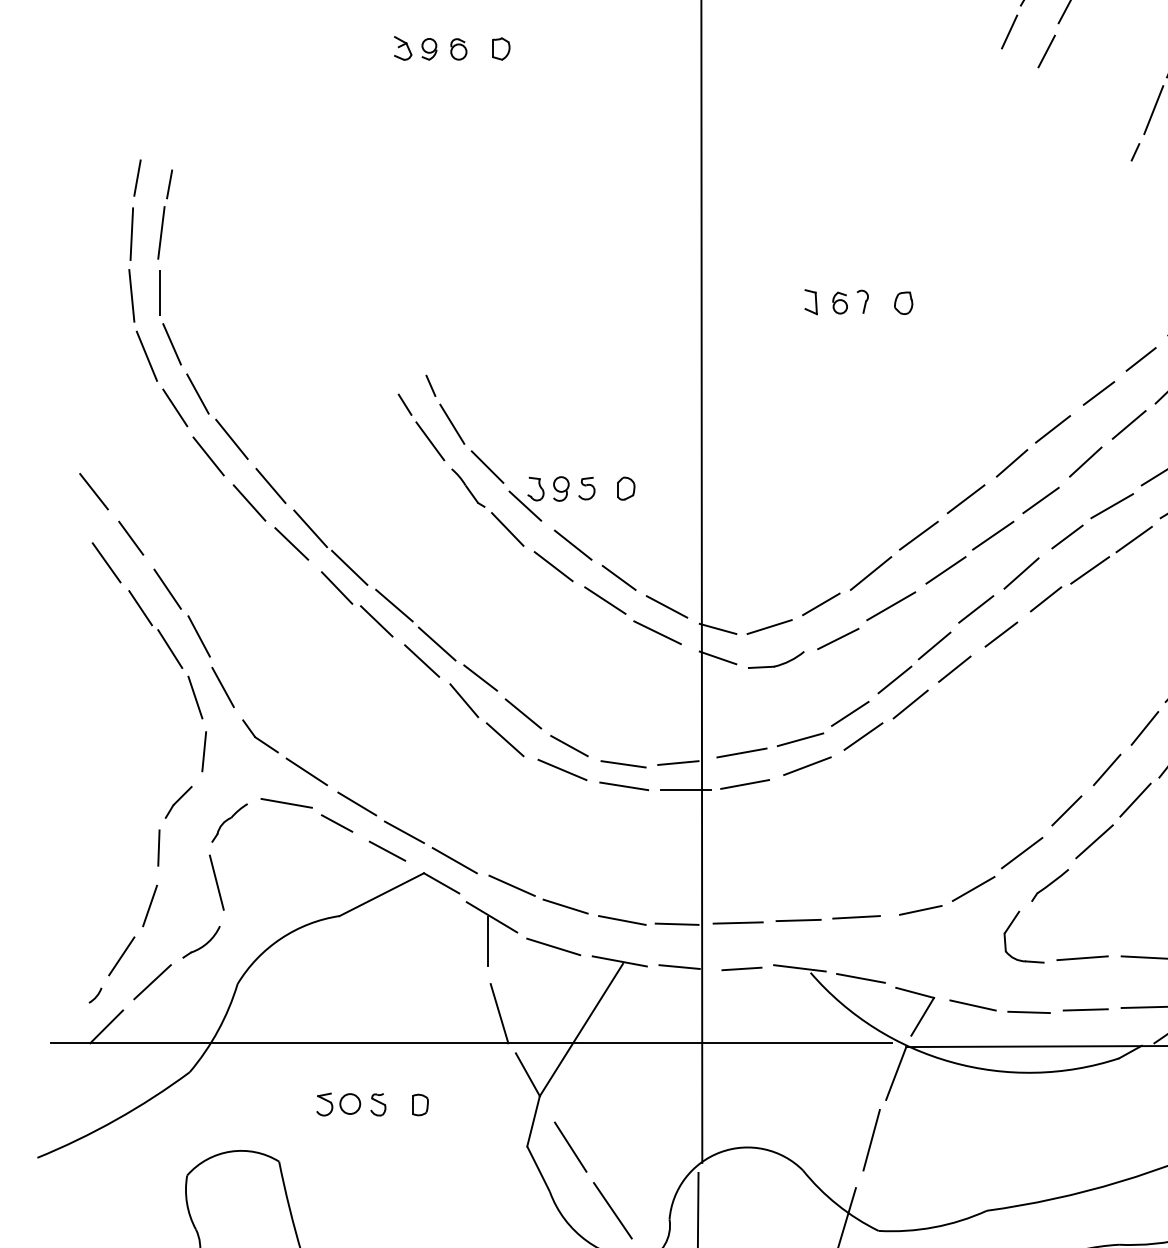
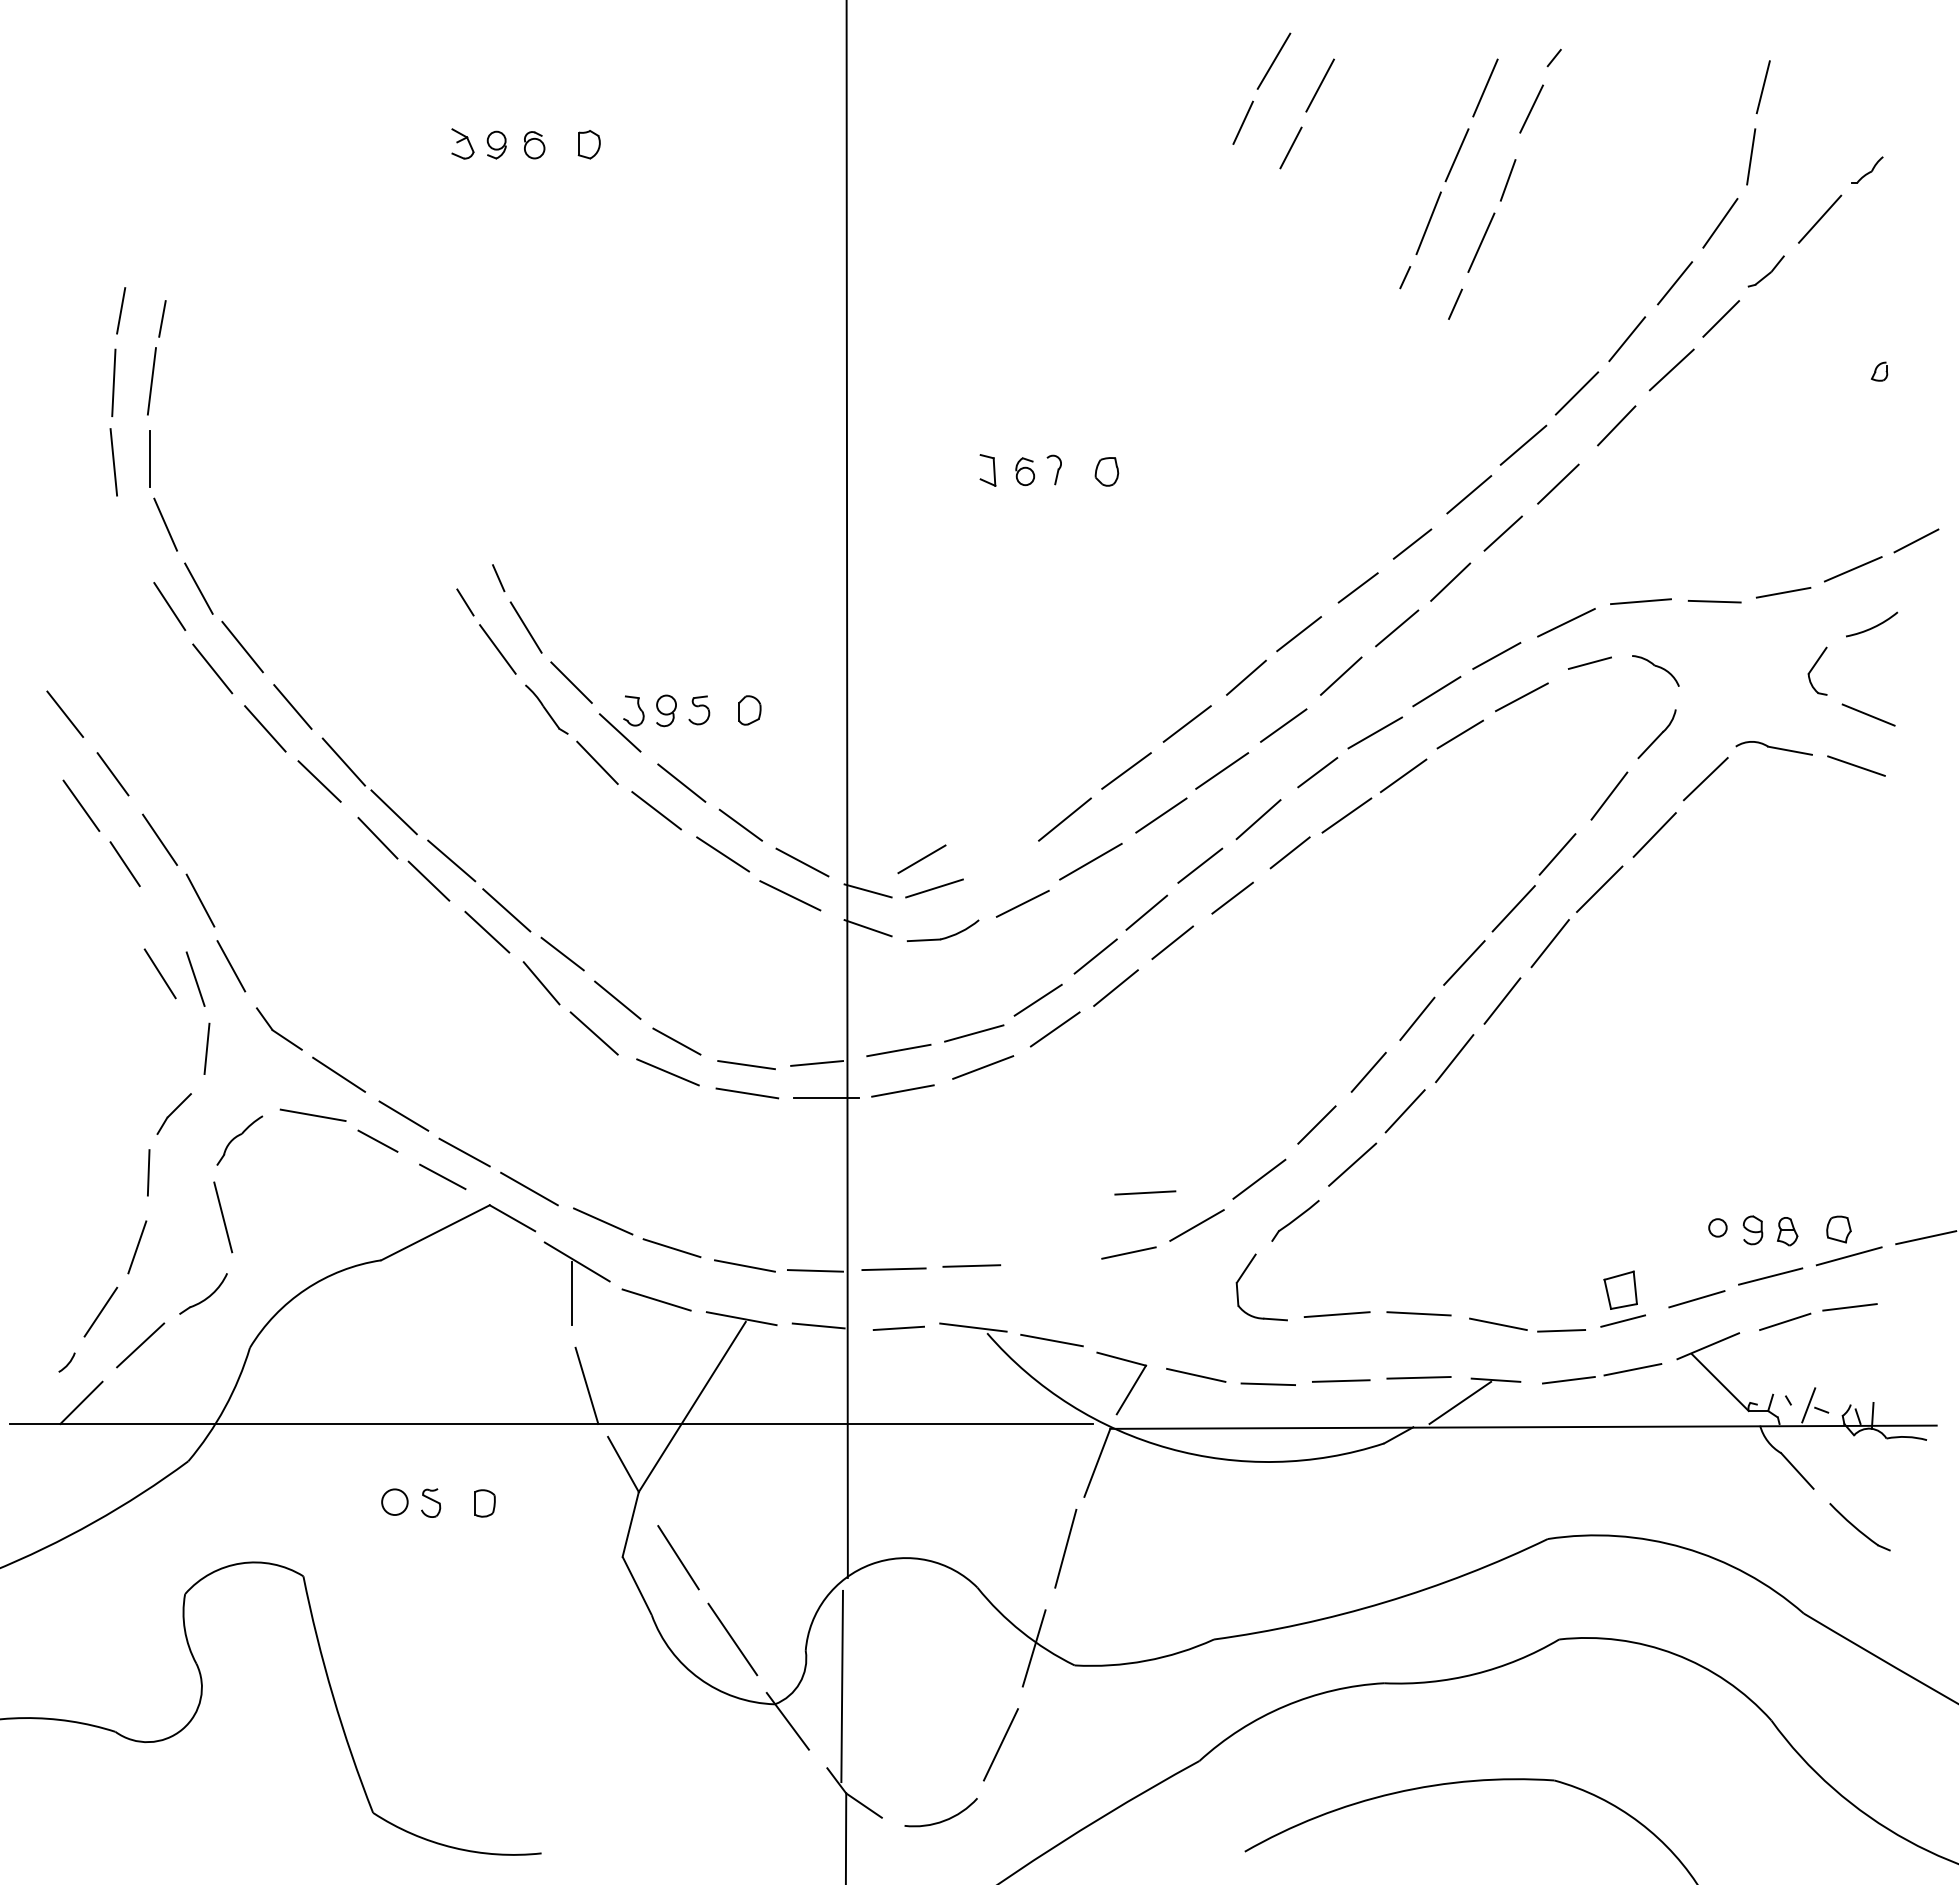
line: (147, 355) -> (133, 539), removed
line: (820, 604) -> (921, 859), moved
line: (169, 648) -> (159, 973), moved
line: (856, 916) -> (1145, 1192), moved
part: (324, 1104) -> (361, 1502), removed

